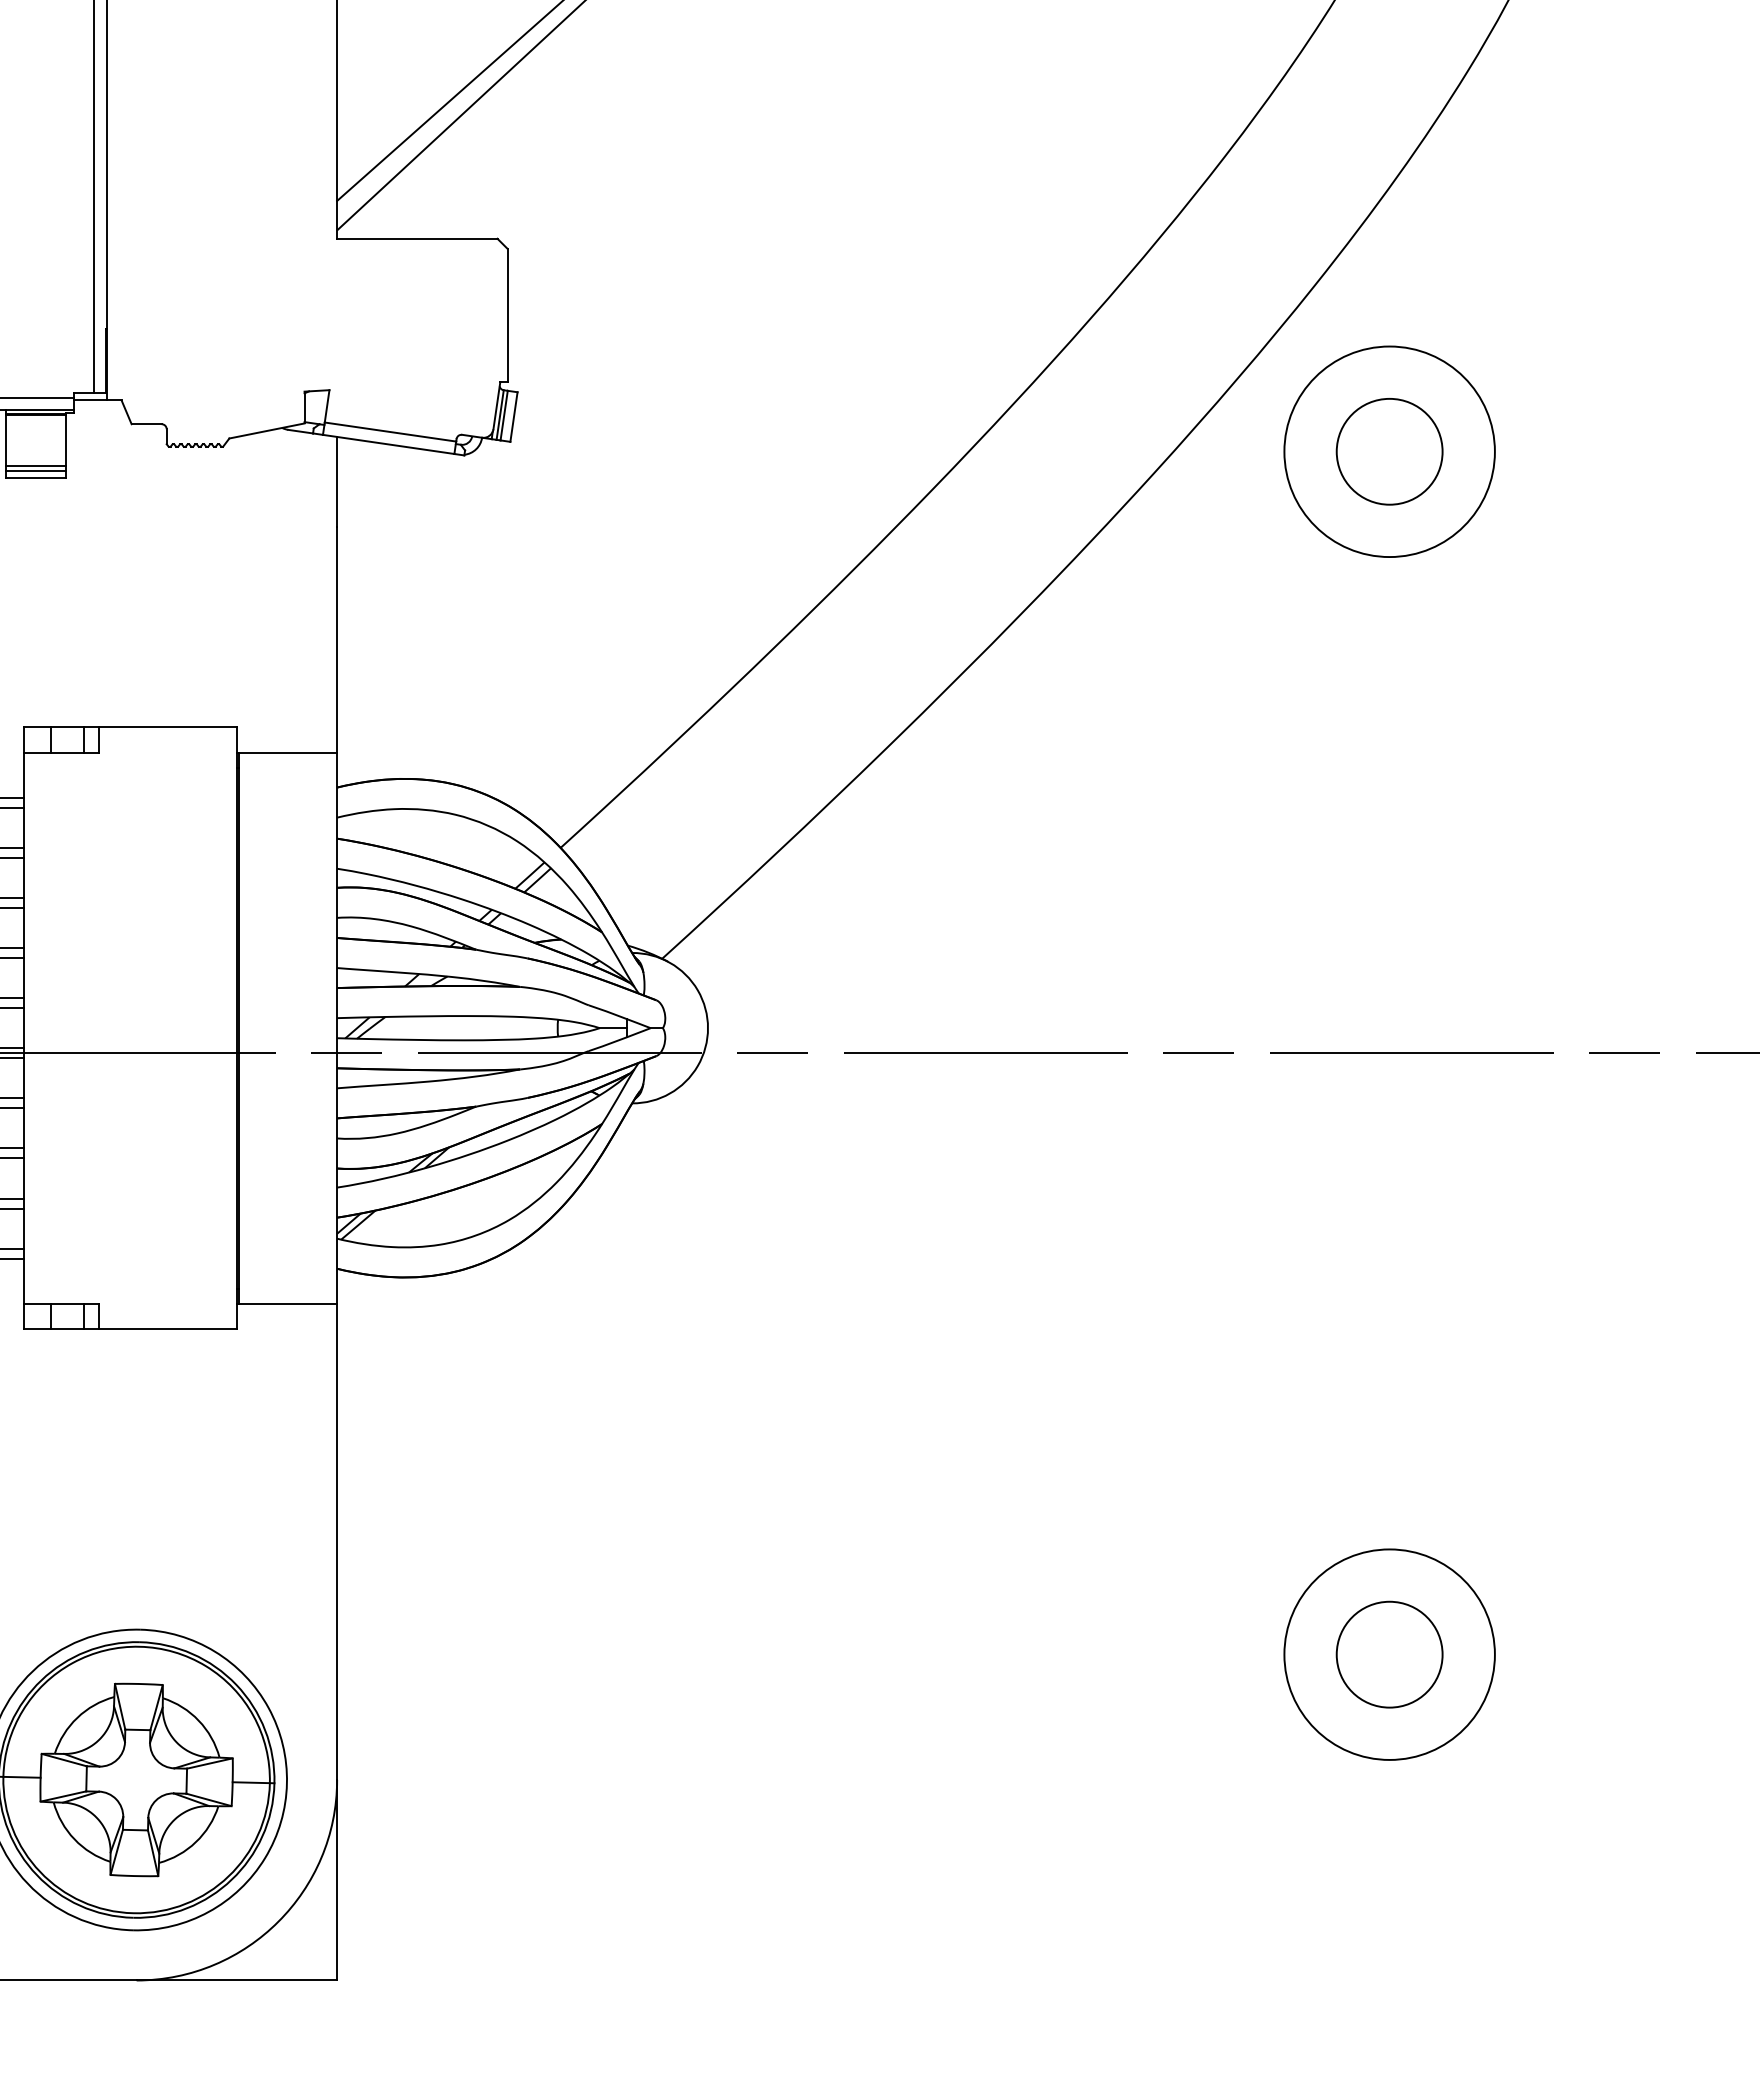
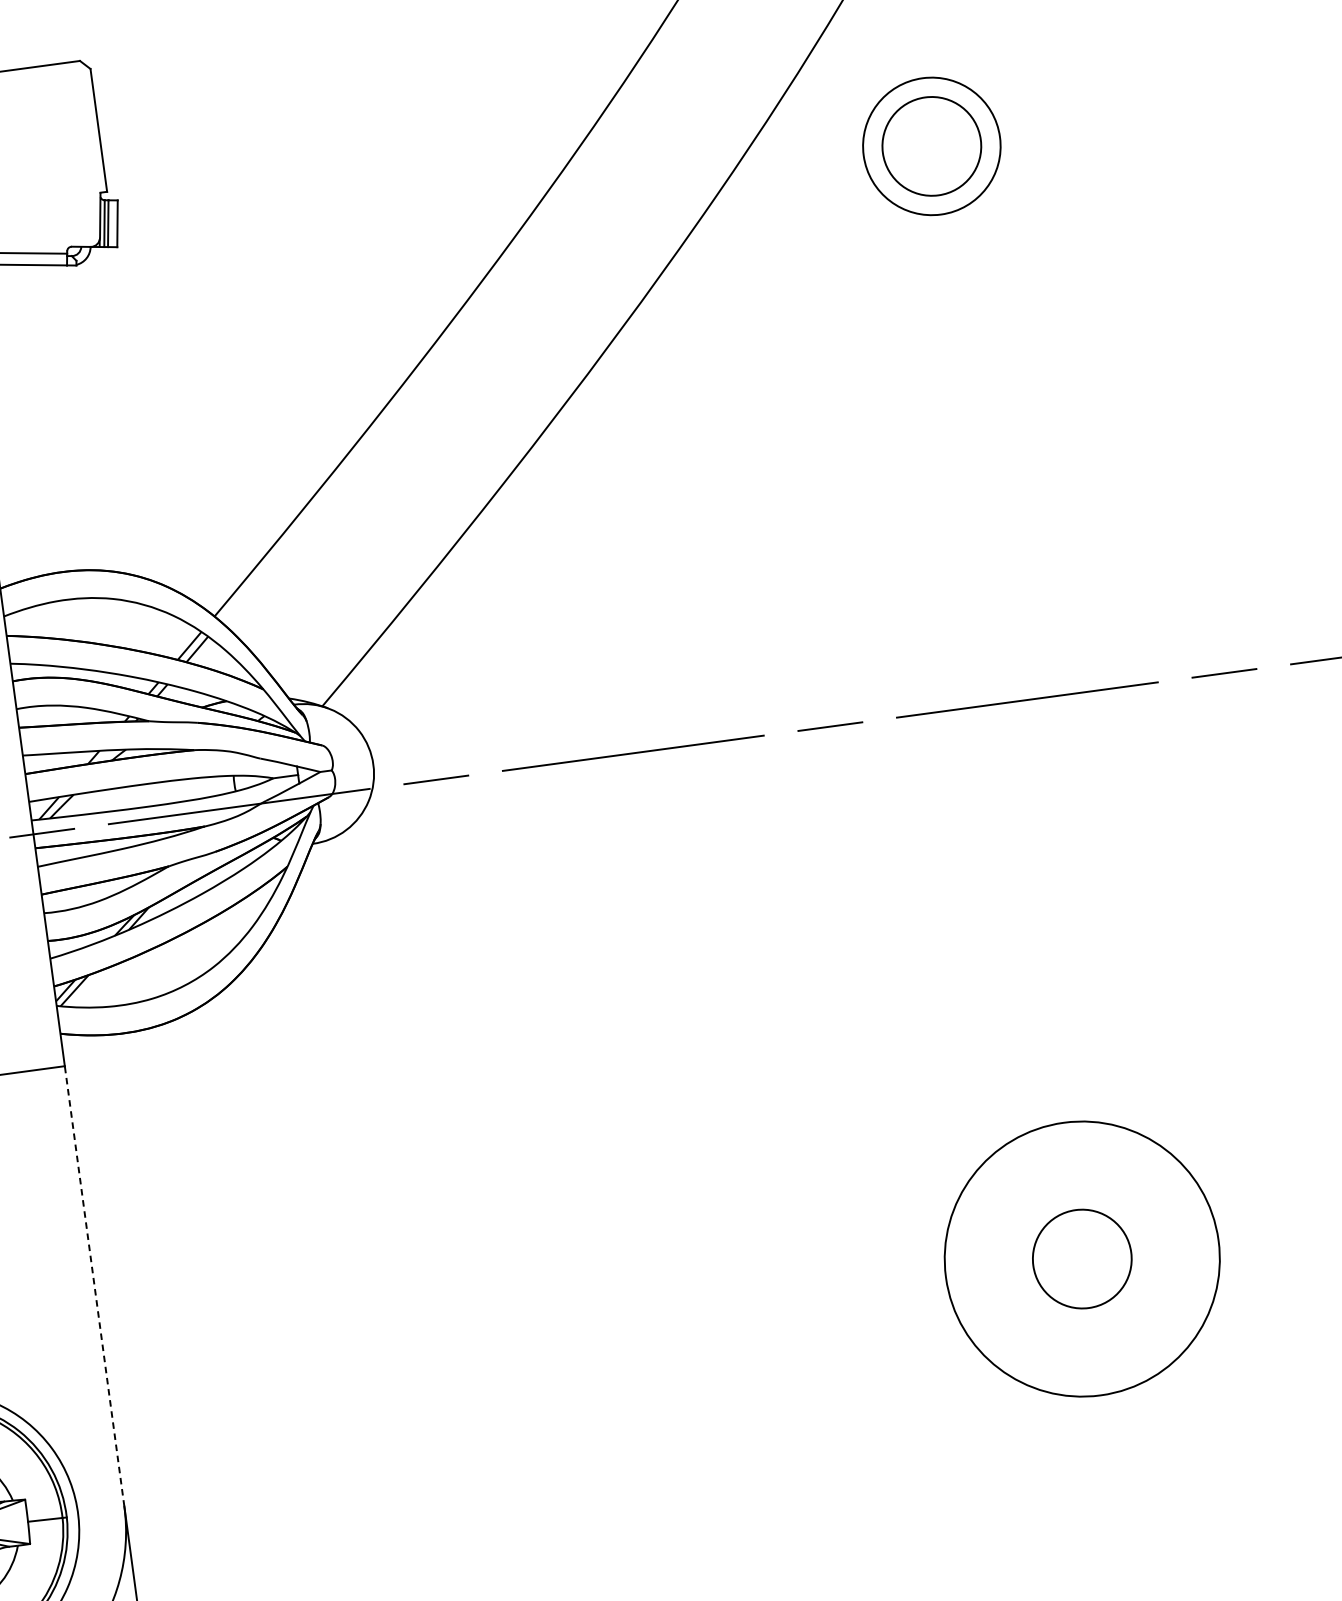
circle: (1389, 451) -> (931, 146), size x0.7
line: (337, 1541) -> (94, 1285), solid -> dashed
circle: (1389, 1654) -> (1082, 1258), size x1.4

